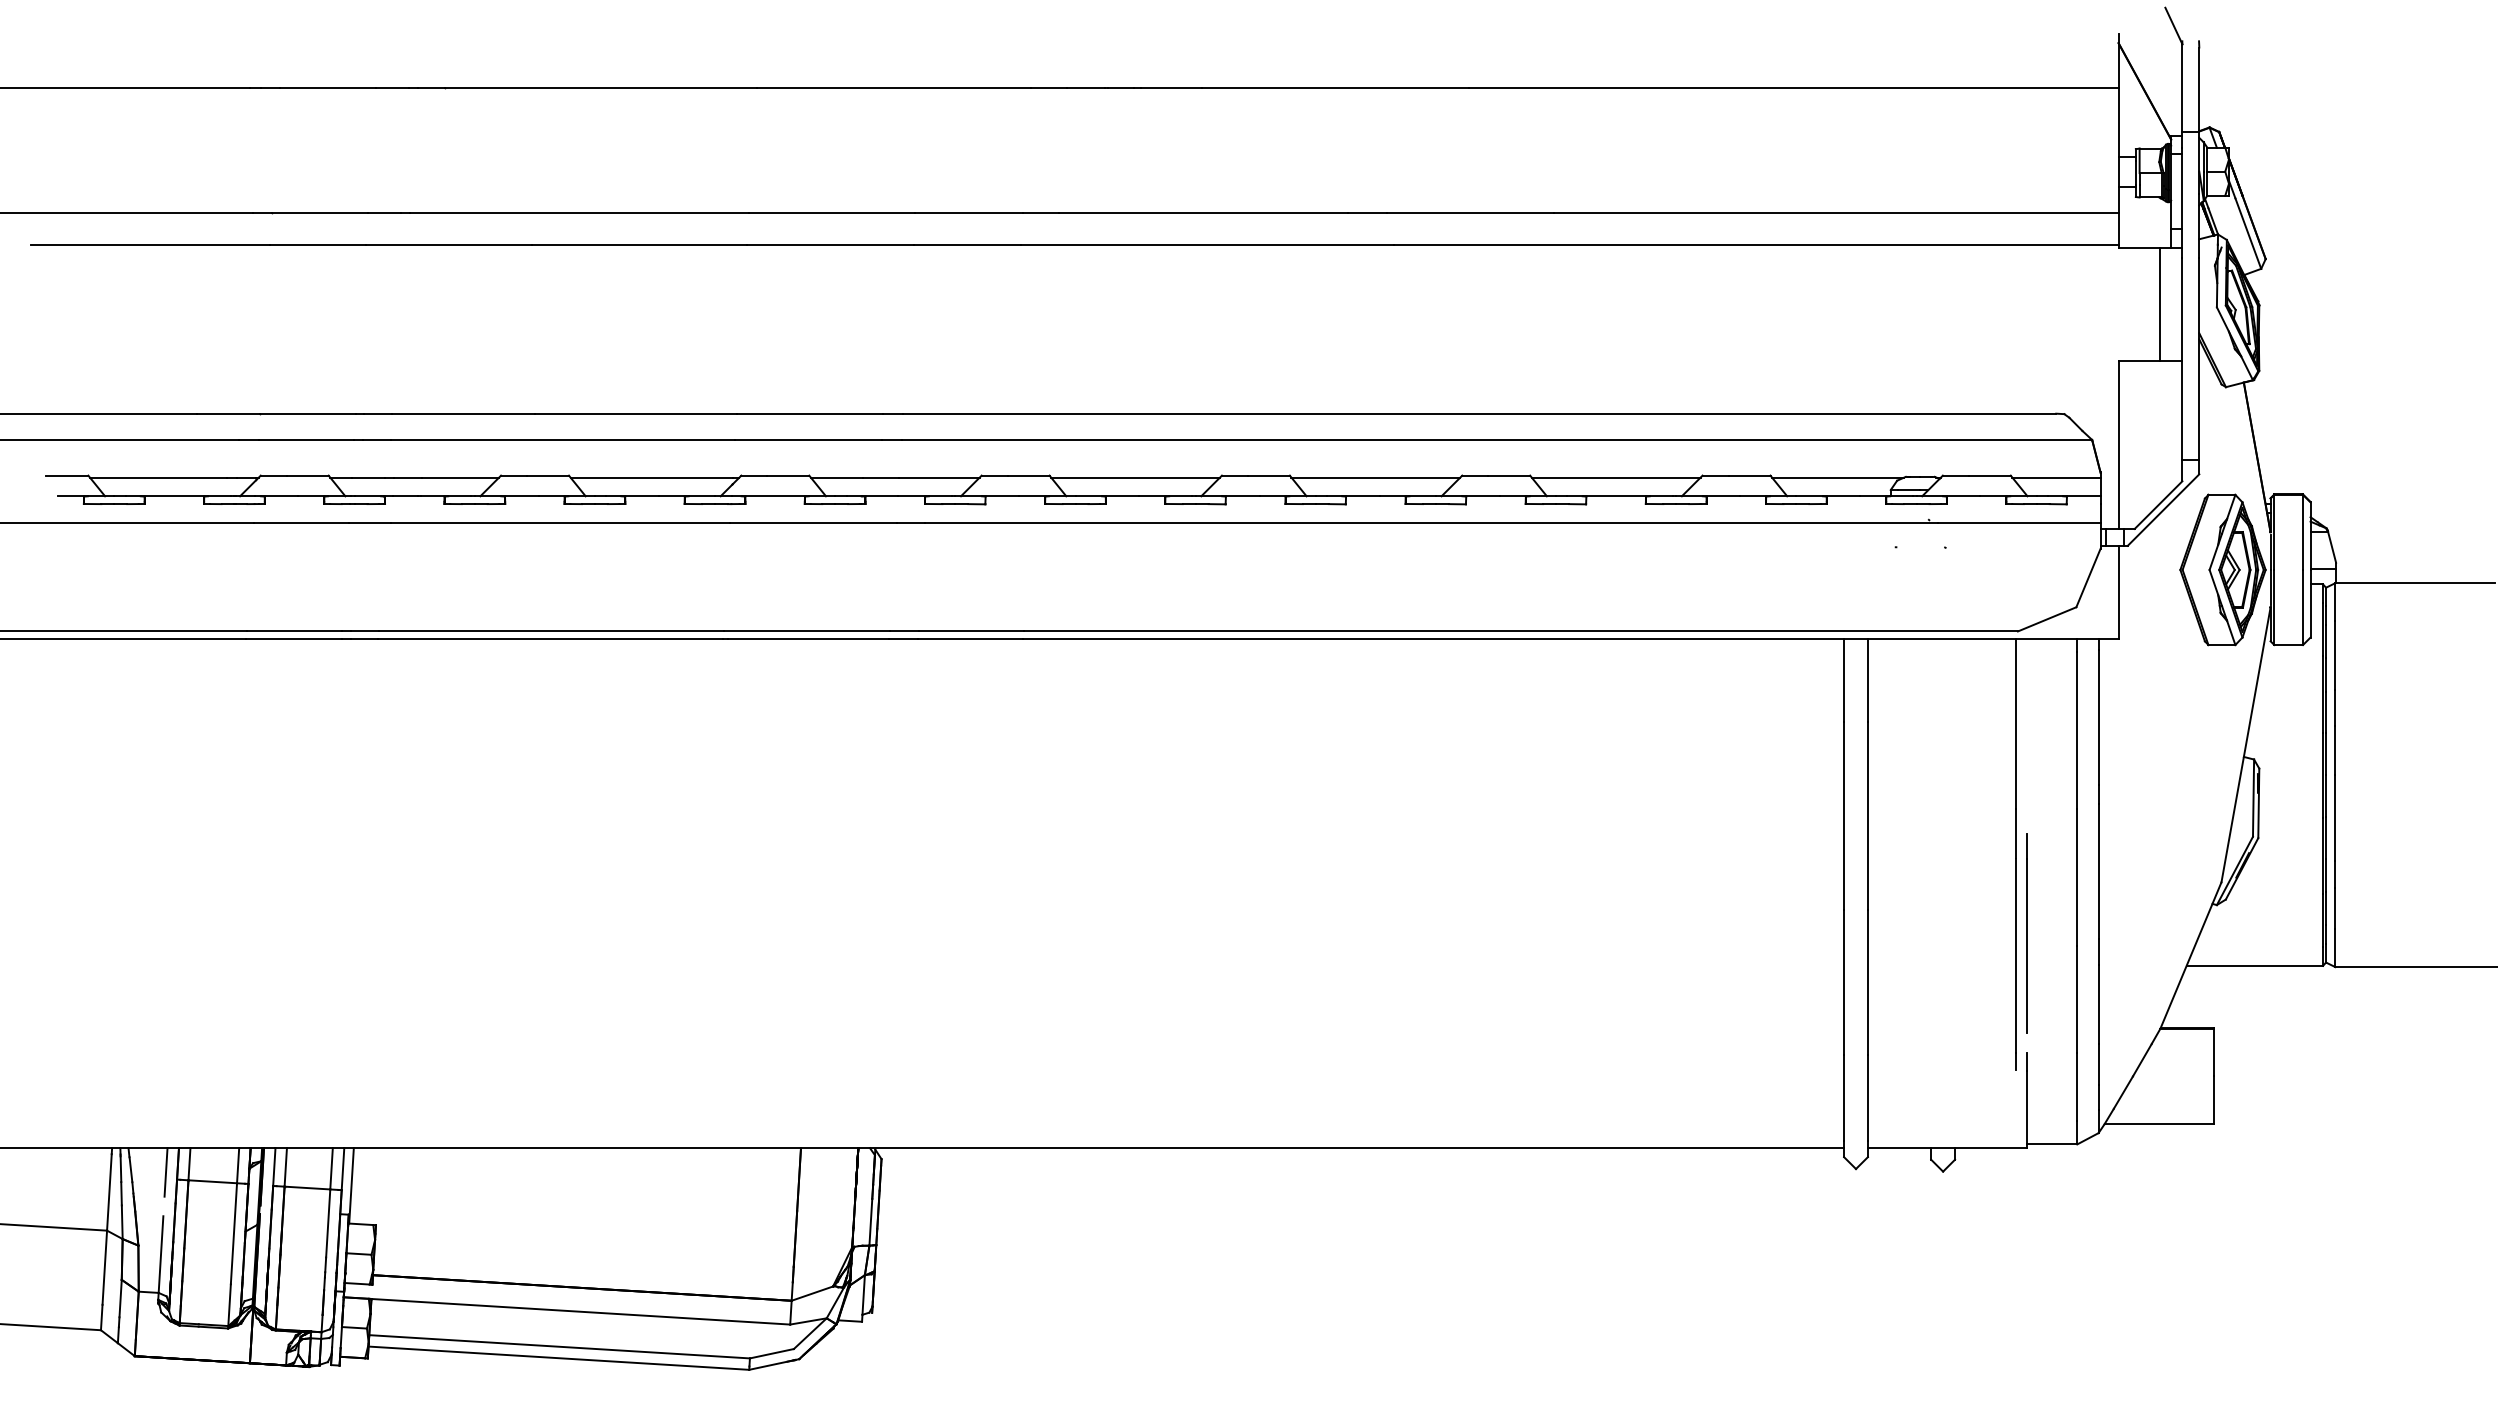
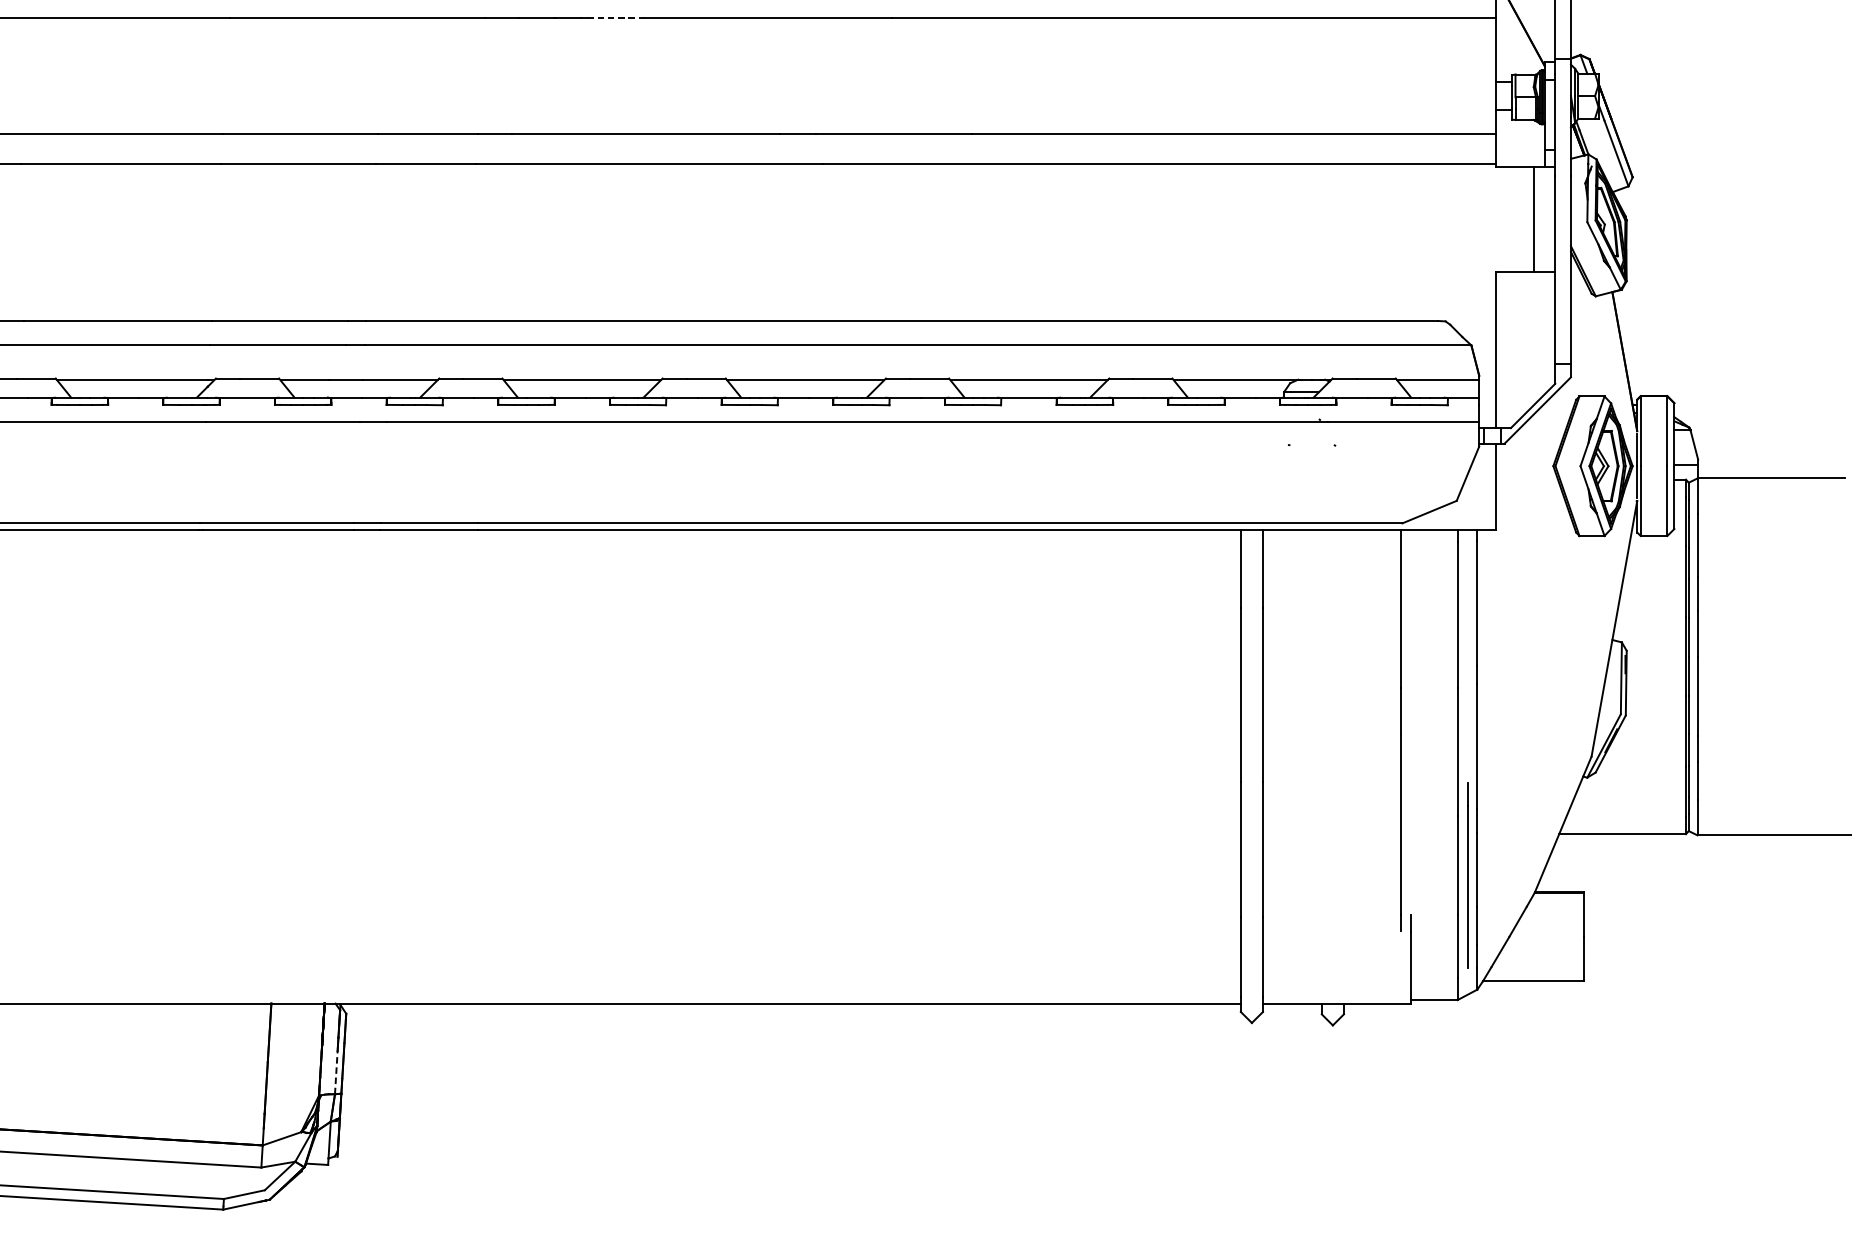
line: (1172, 87) -> (616, 17), solid -> dashed
line: (2026, 933) -> (1467, 875), moved
line: (870, 1221) -> (335, 1071), solid -> dashed

